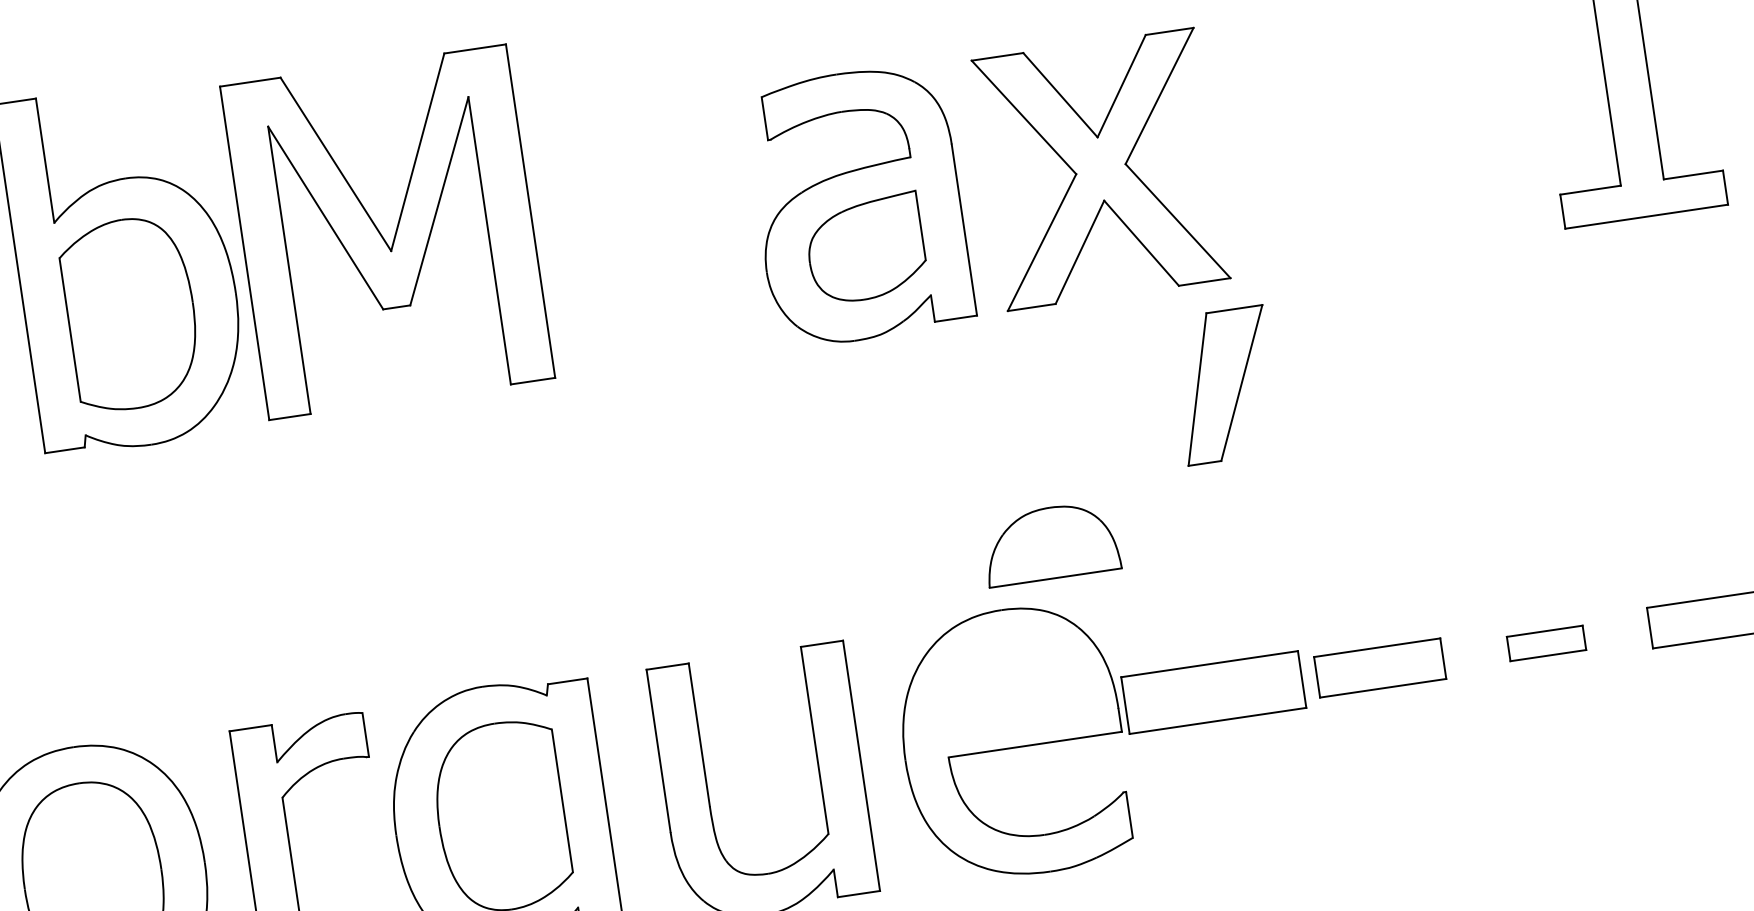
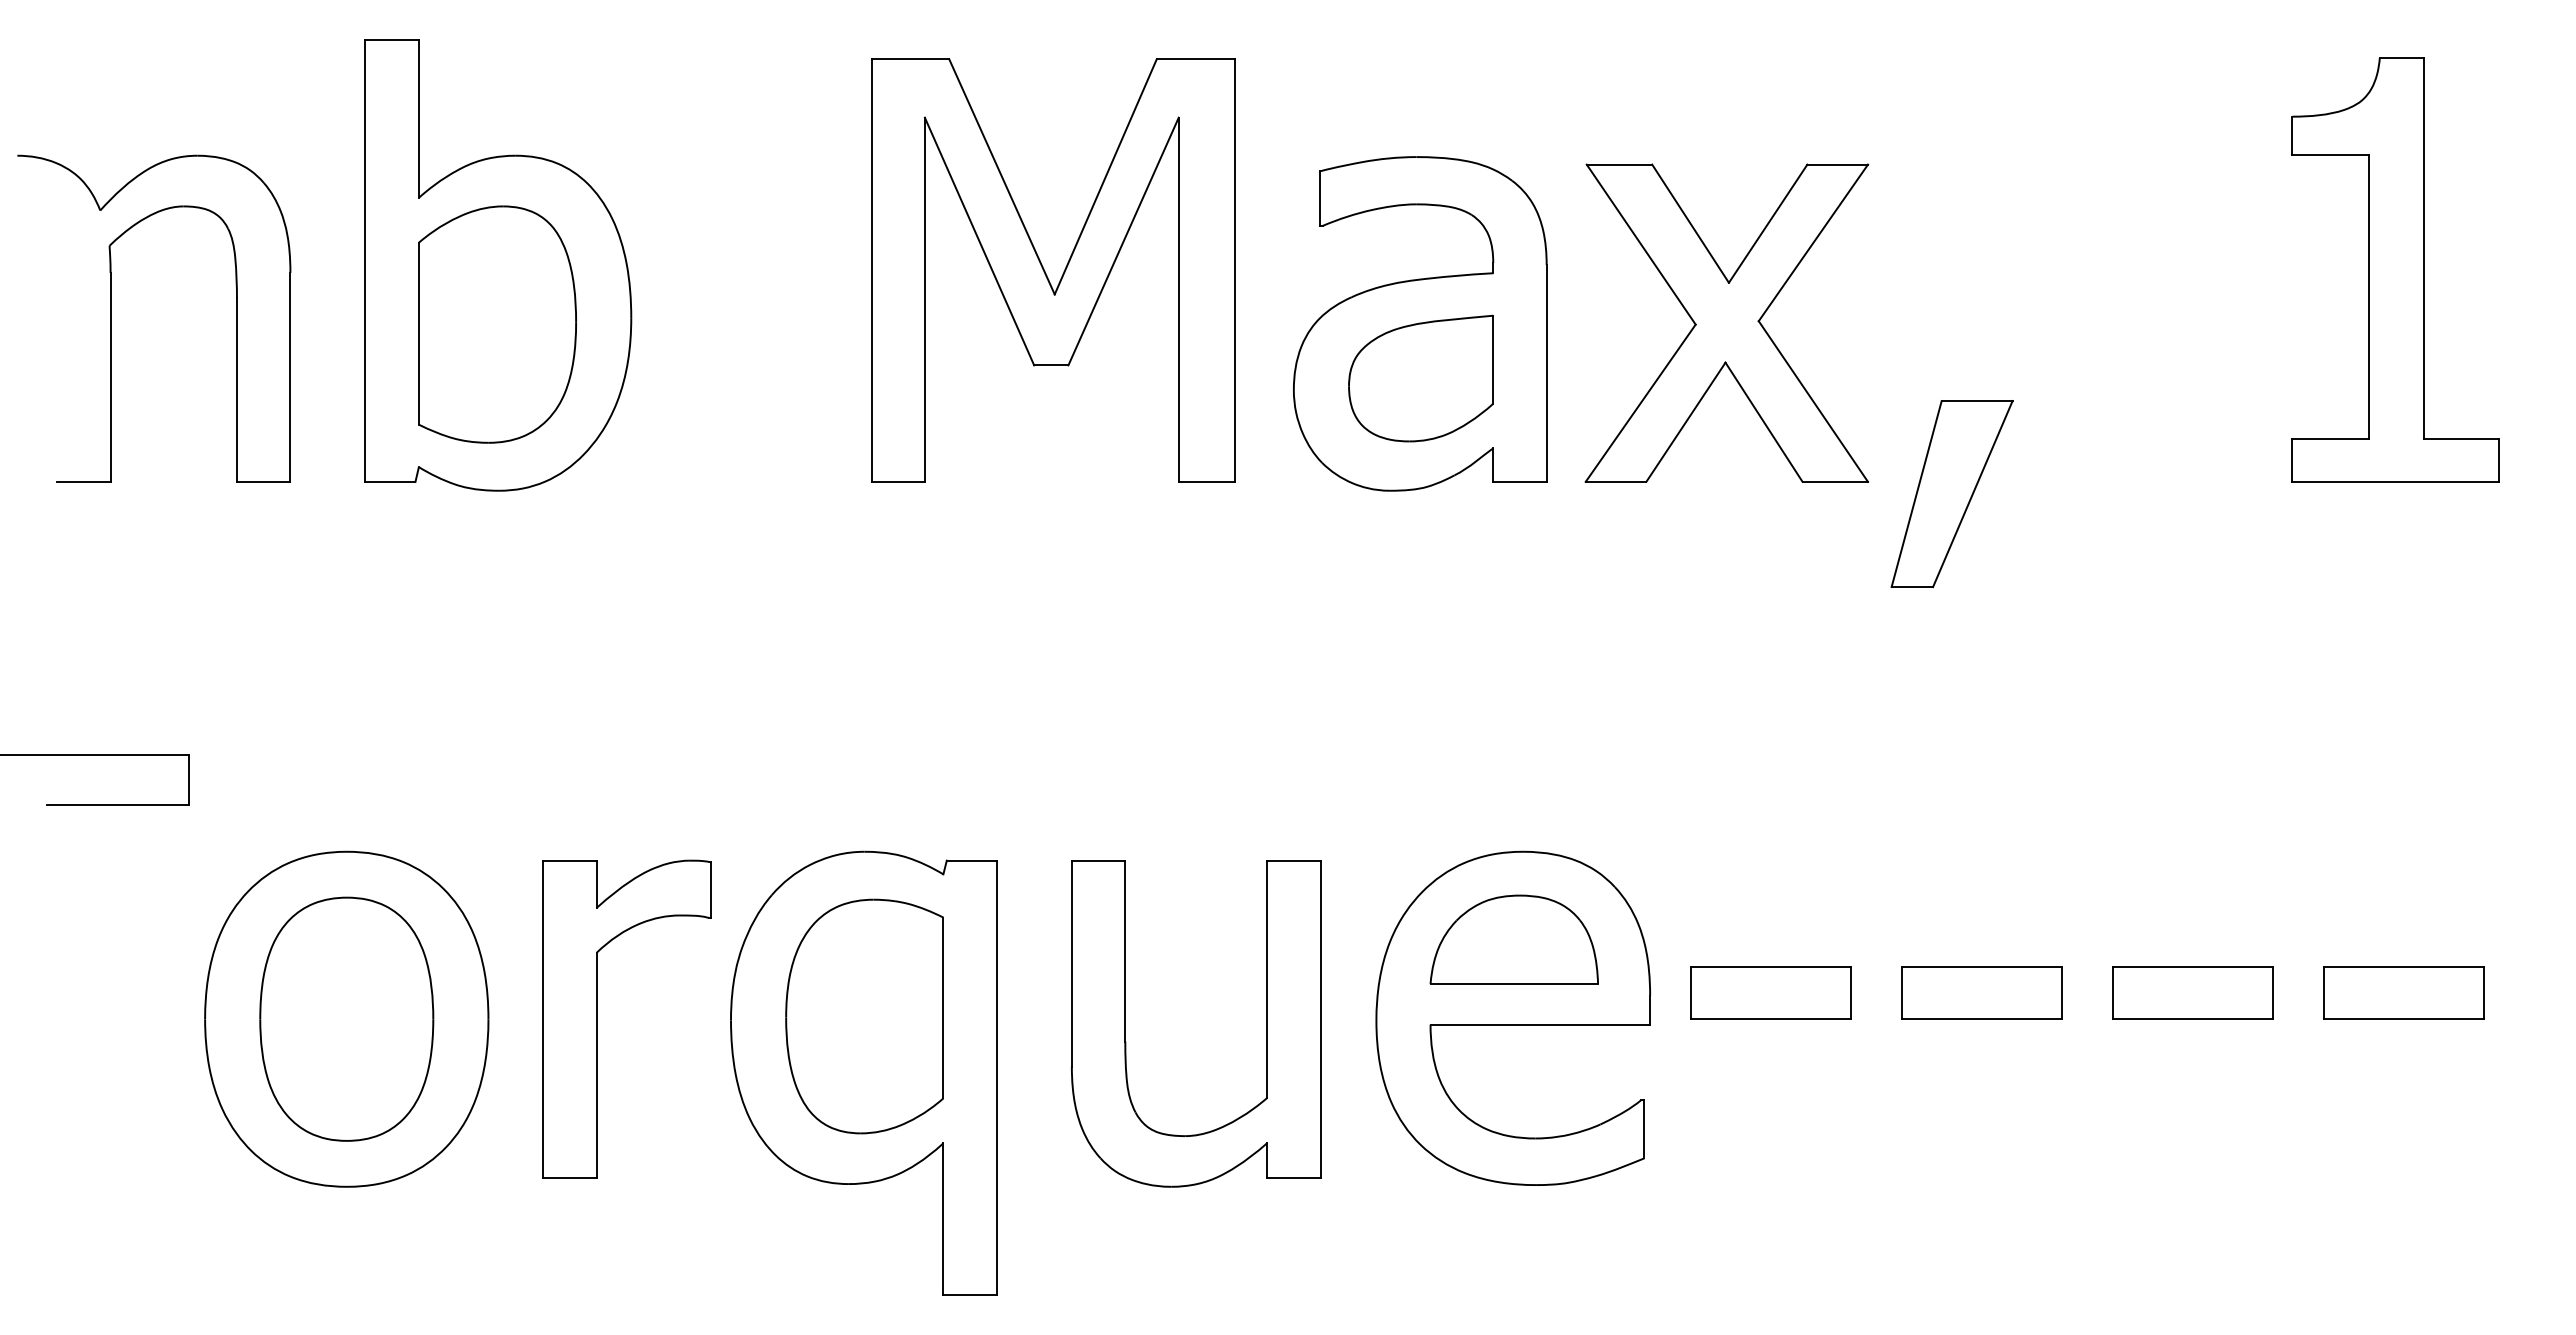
part: (382, 235) -> (1046, 273), moved
part: (1225, 385) -> (1951, 494), moved
part: (1049, 543) -> (1513, 939), moved
part: (1545, 643) -> (2192, 992), size x1.67
part: (1213, 692) -> (1770, 992), size x0.71

